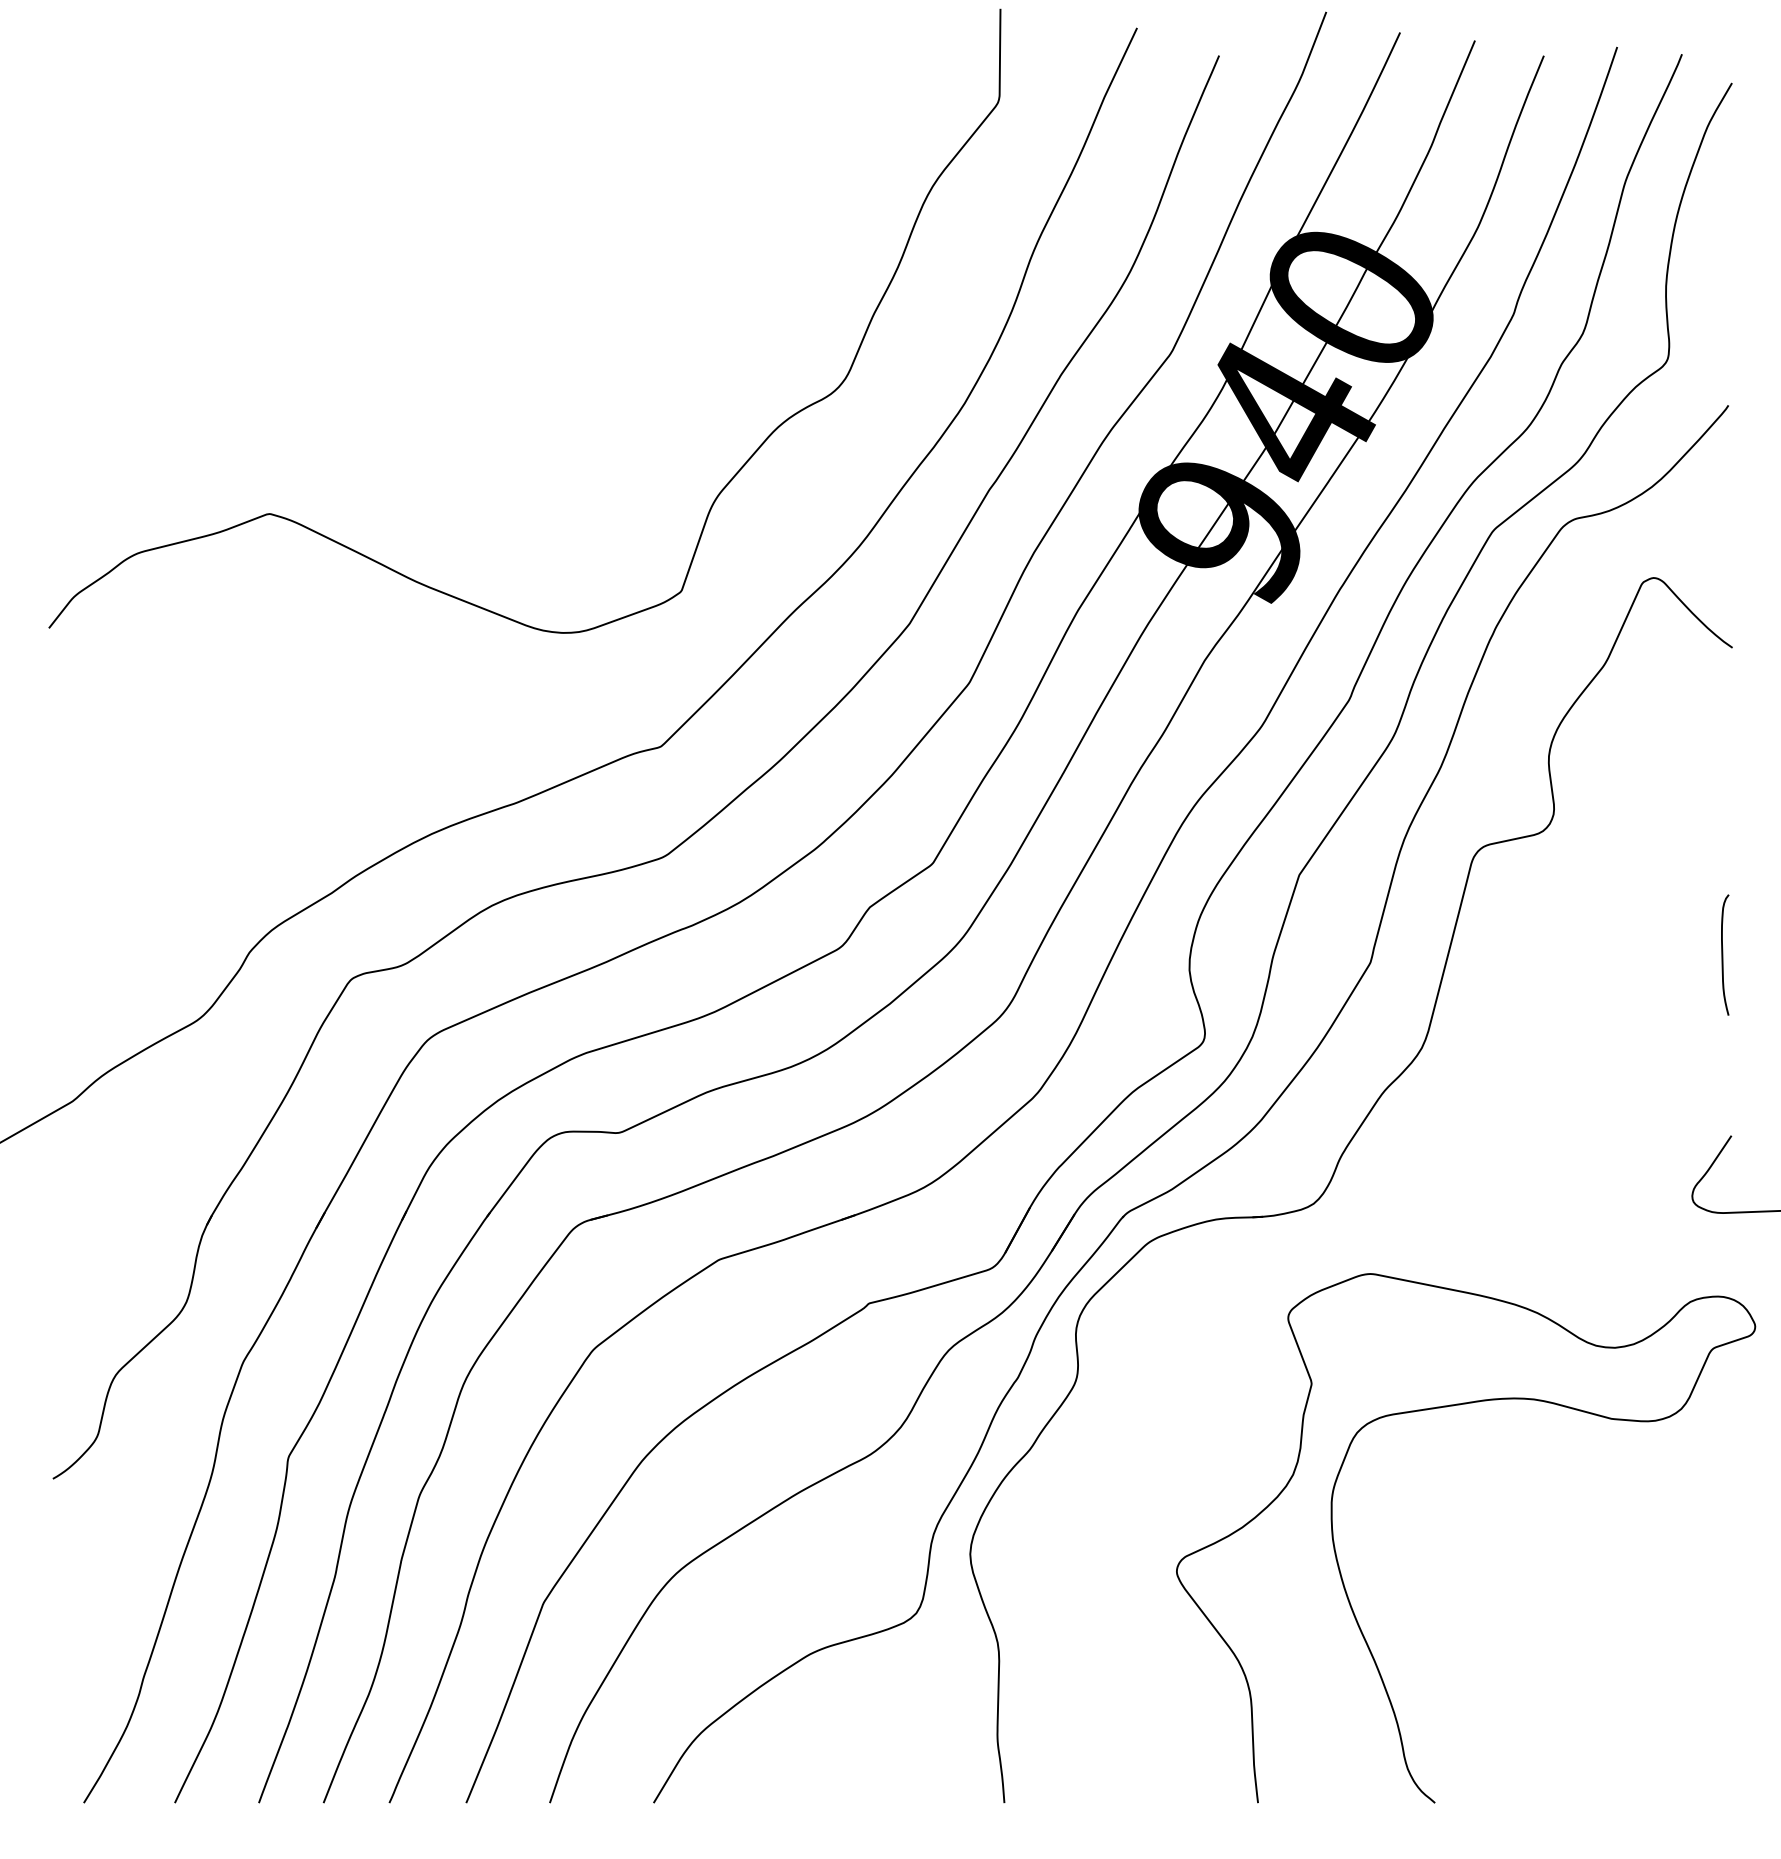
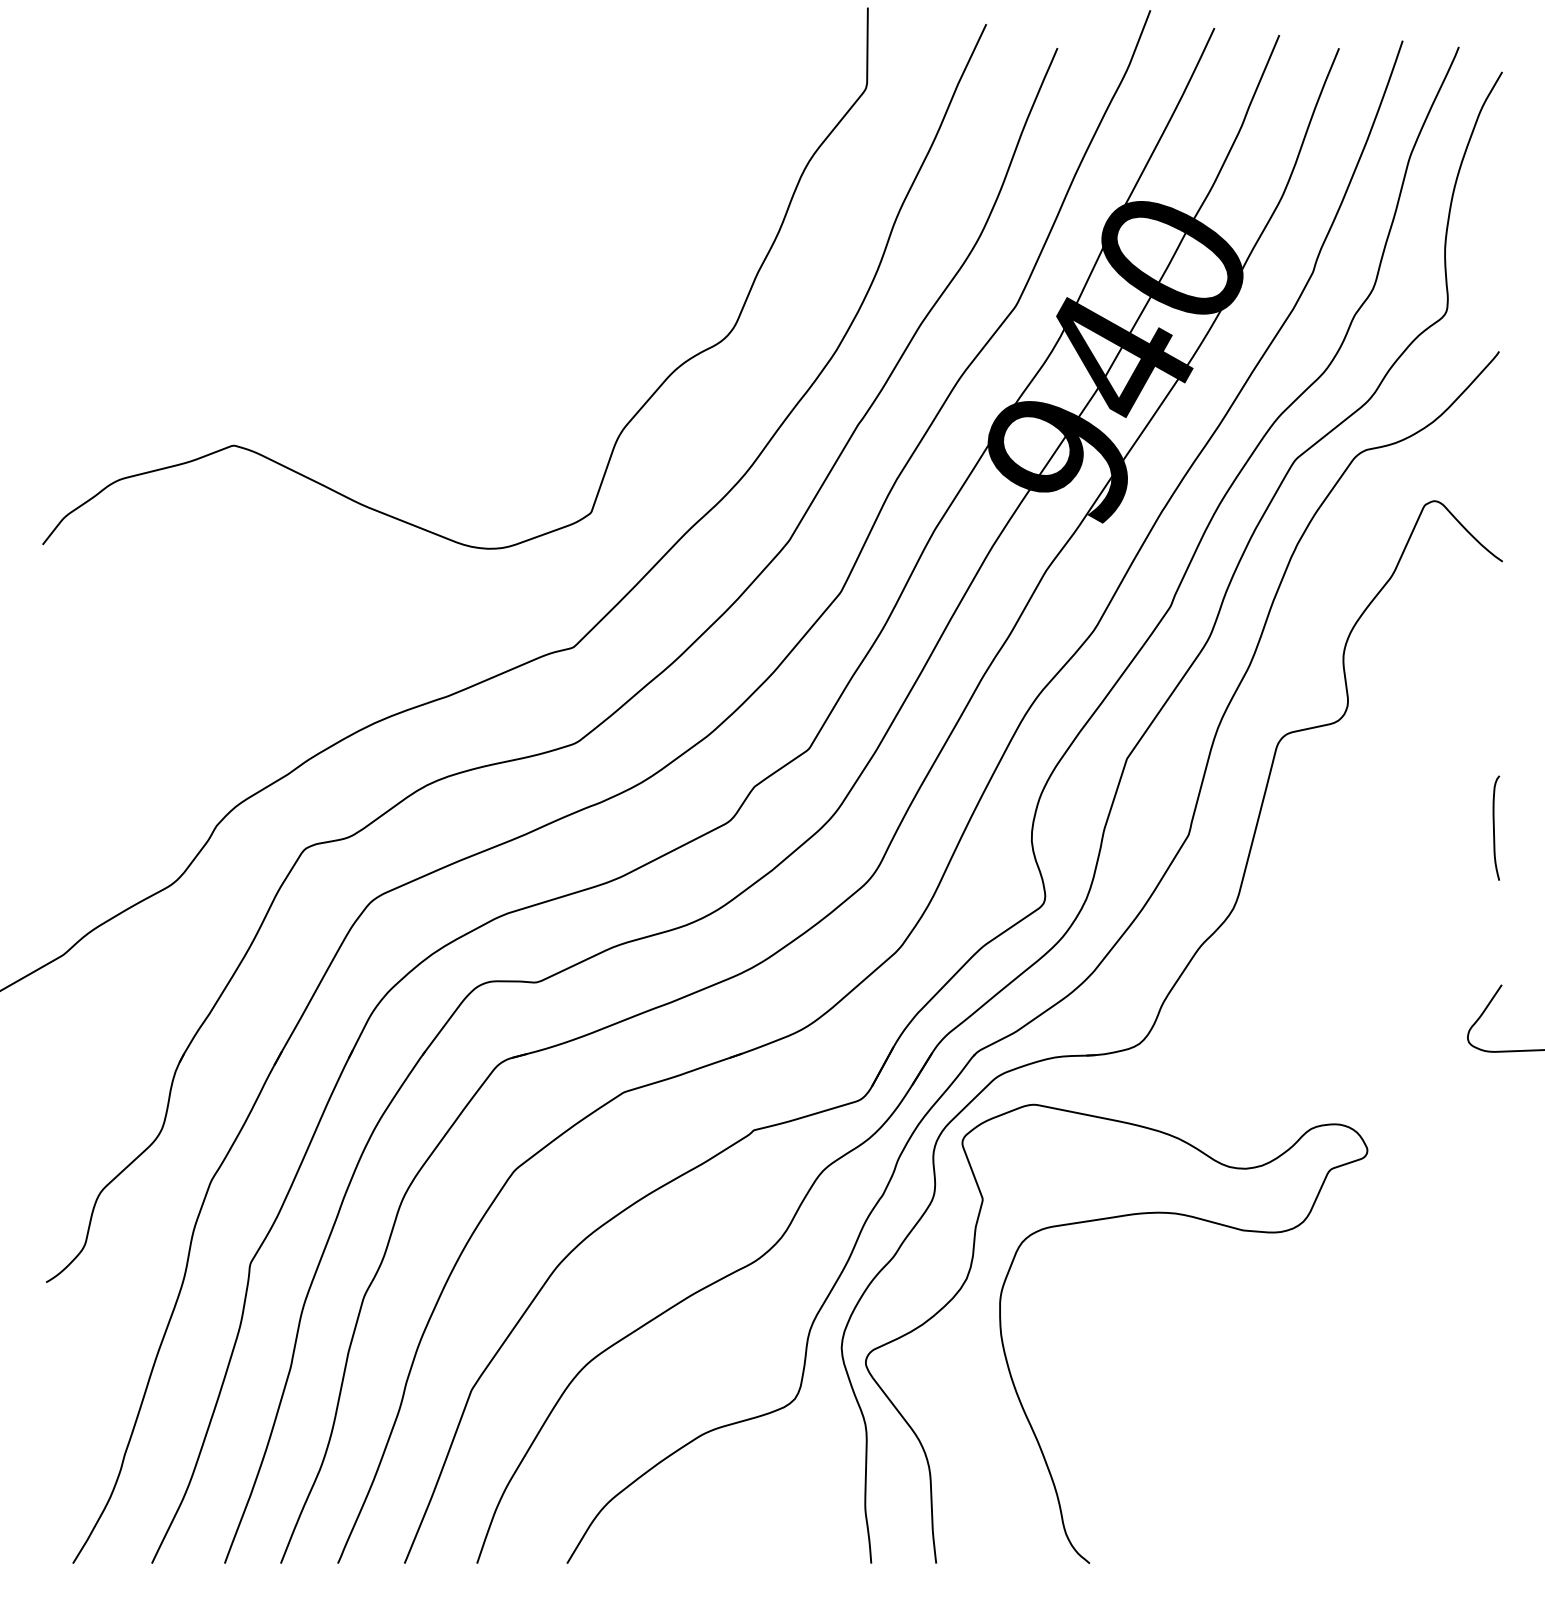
curve: (1342, 1575) -> (1009, 1366), moved

